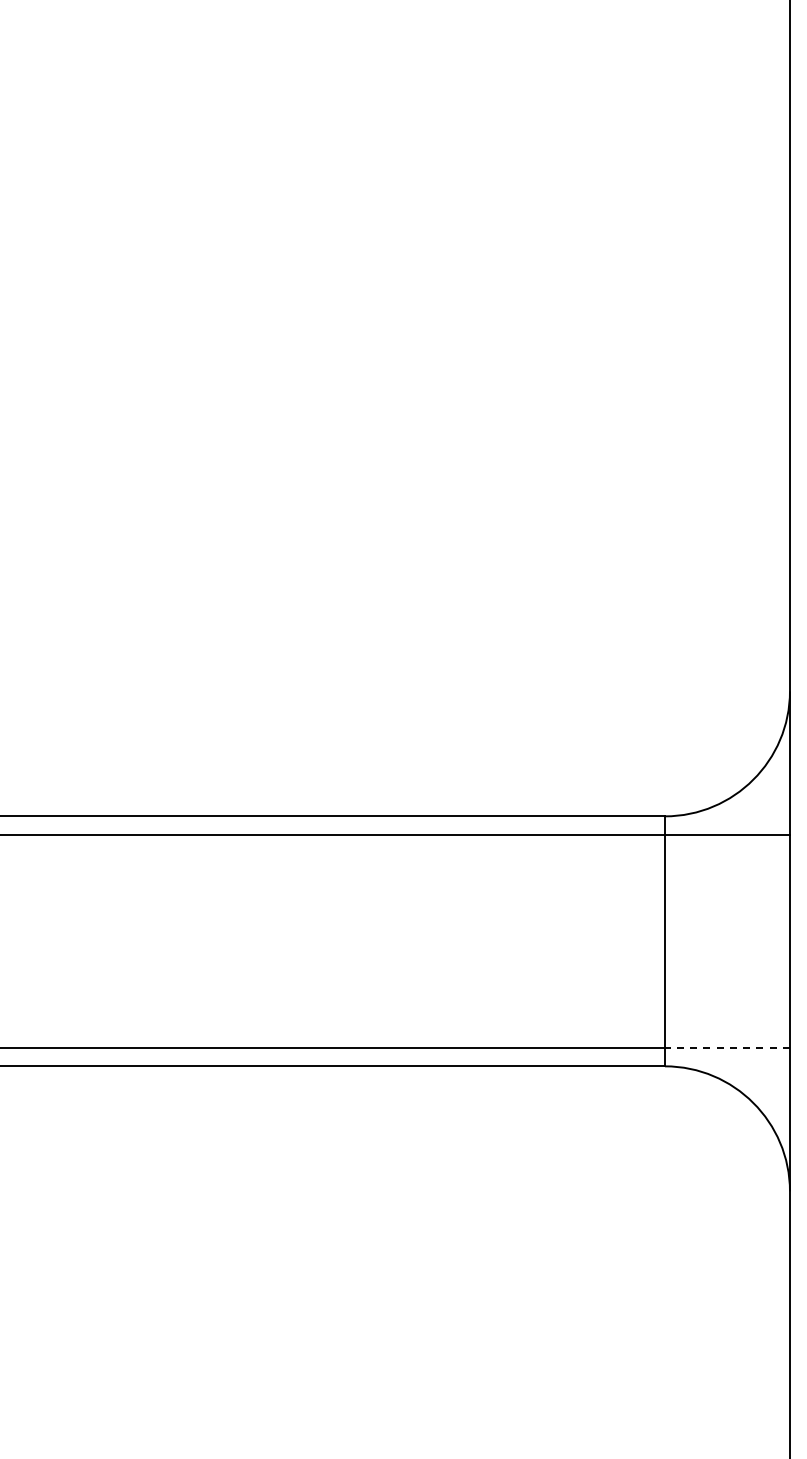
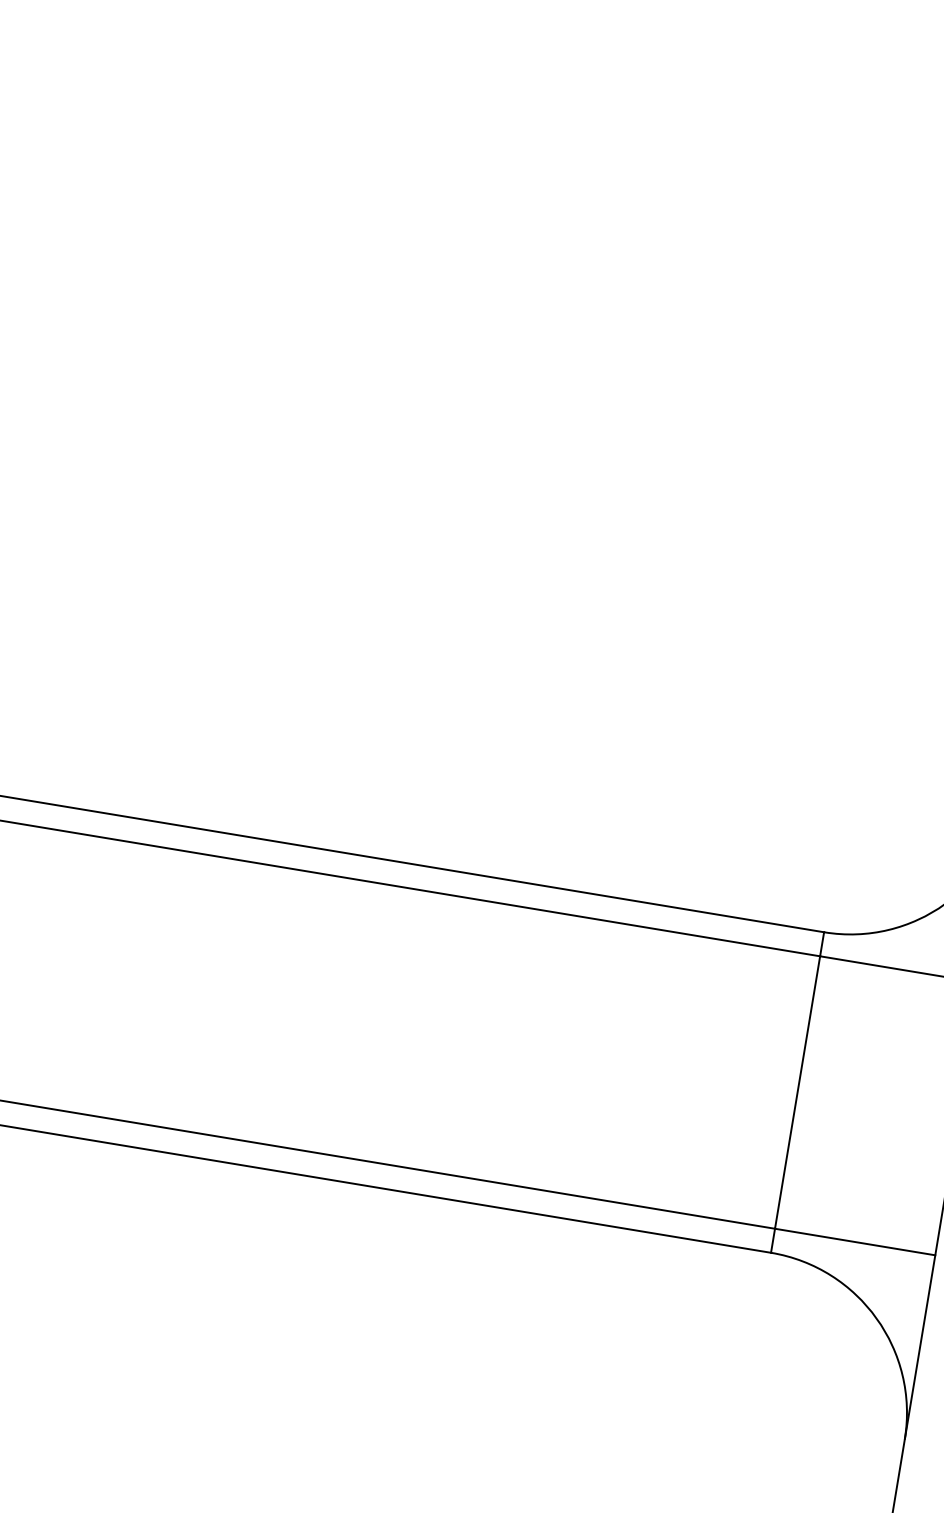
line: (726, 1047) -> (853, 1241), dashed -> solid

